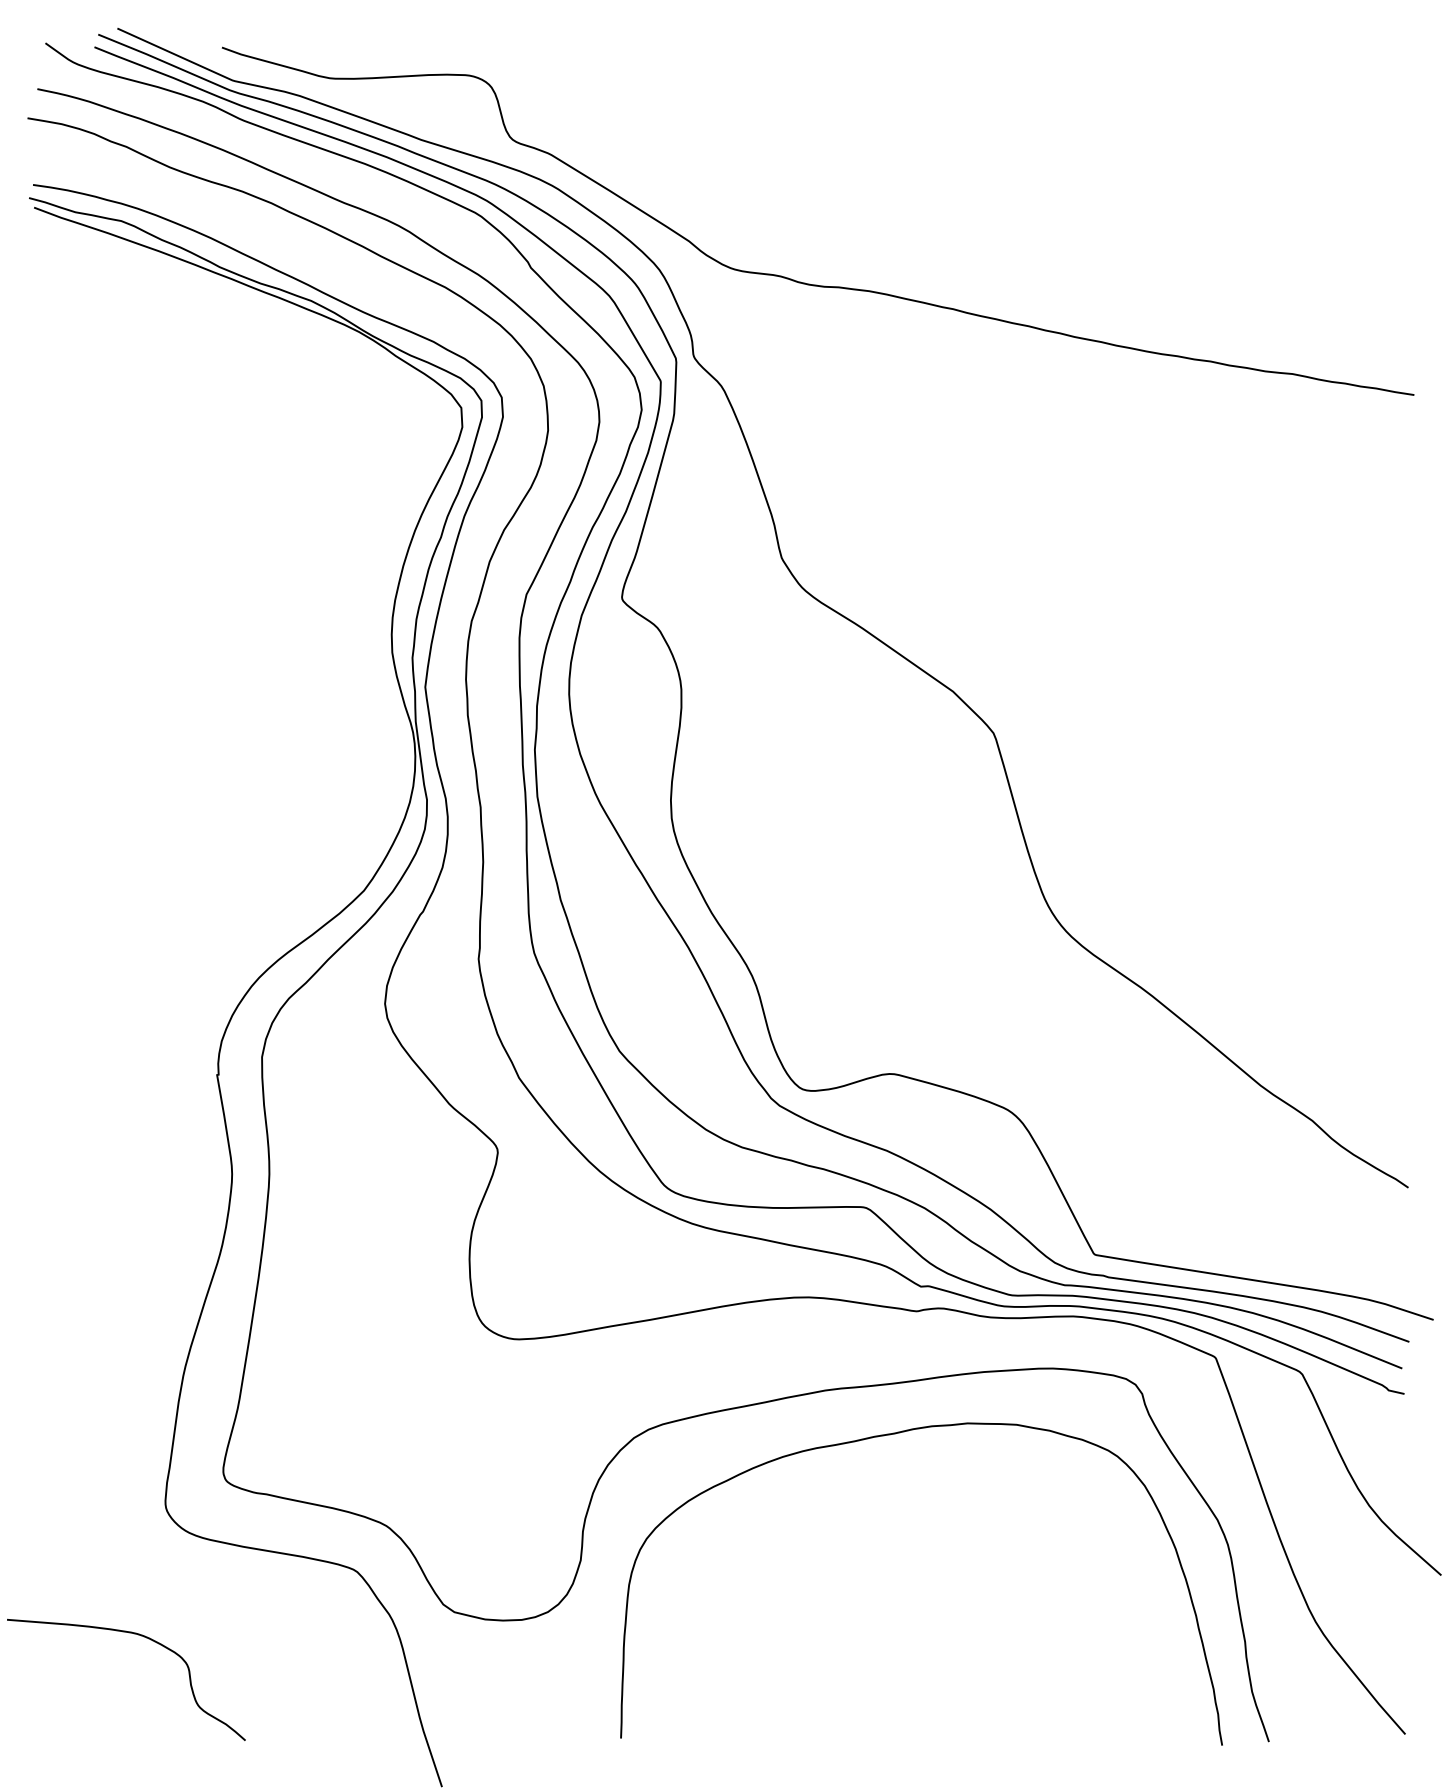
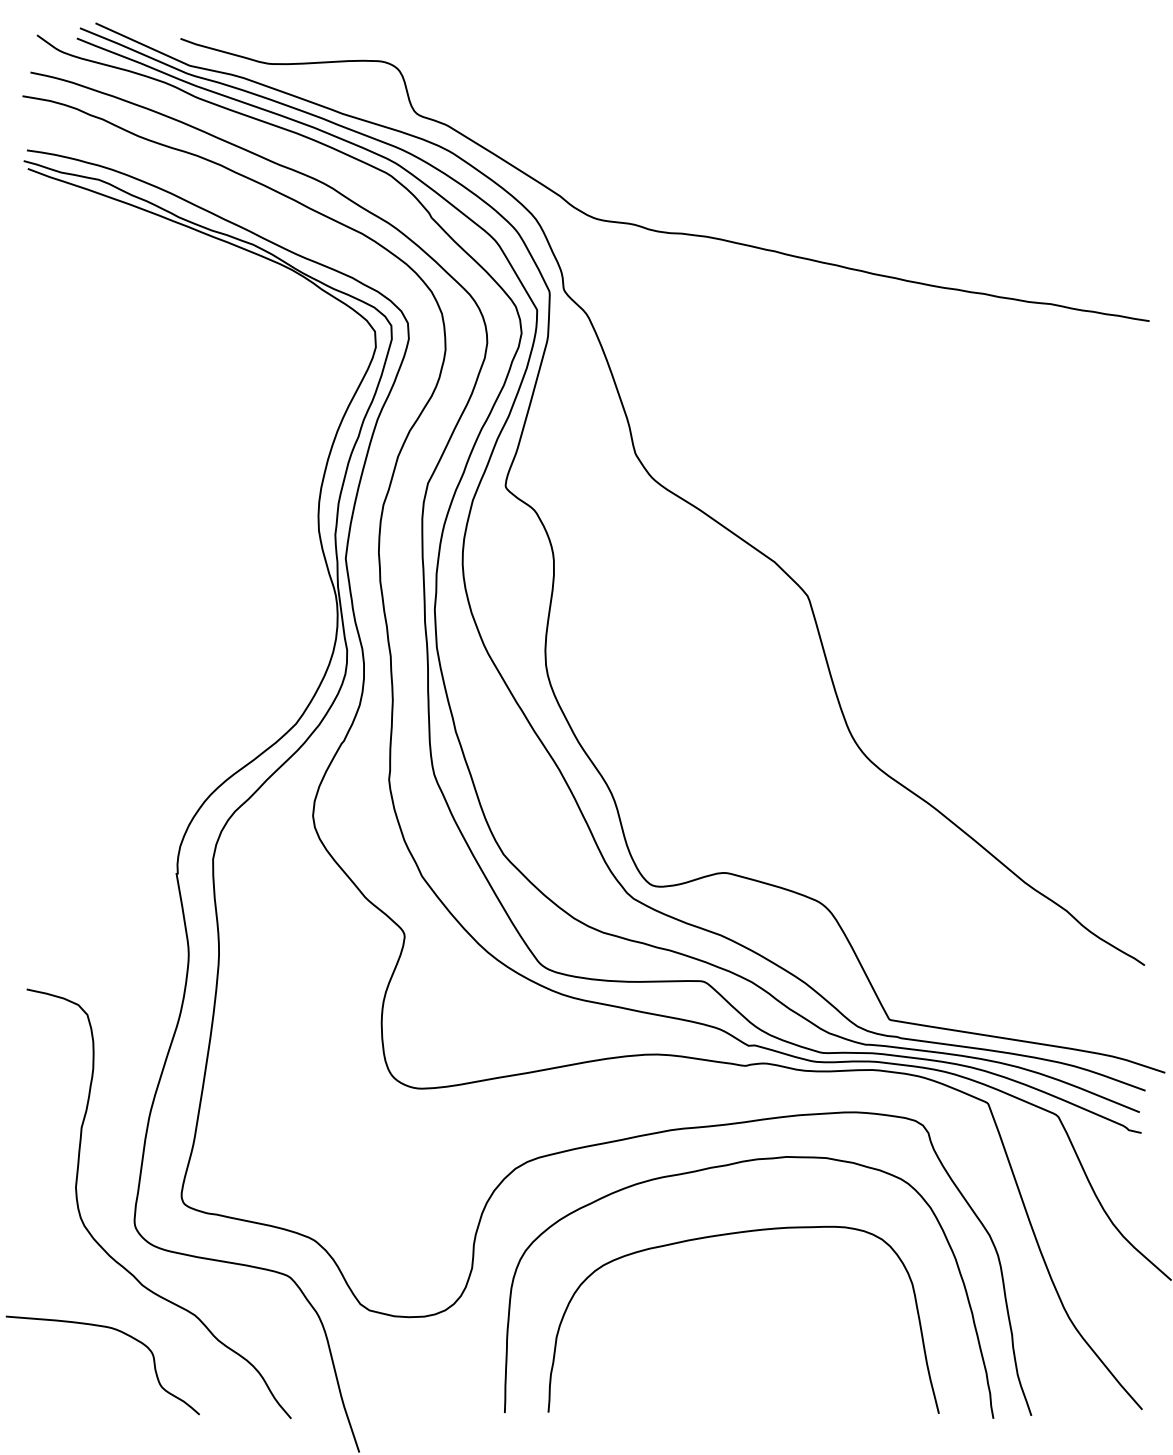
curve: (902, 1518) -> (733, 1234), added
curve: (127, 1534) -> (103, 1247), added

